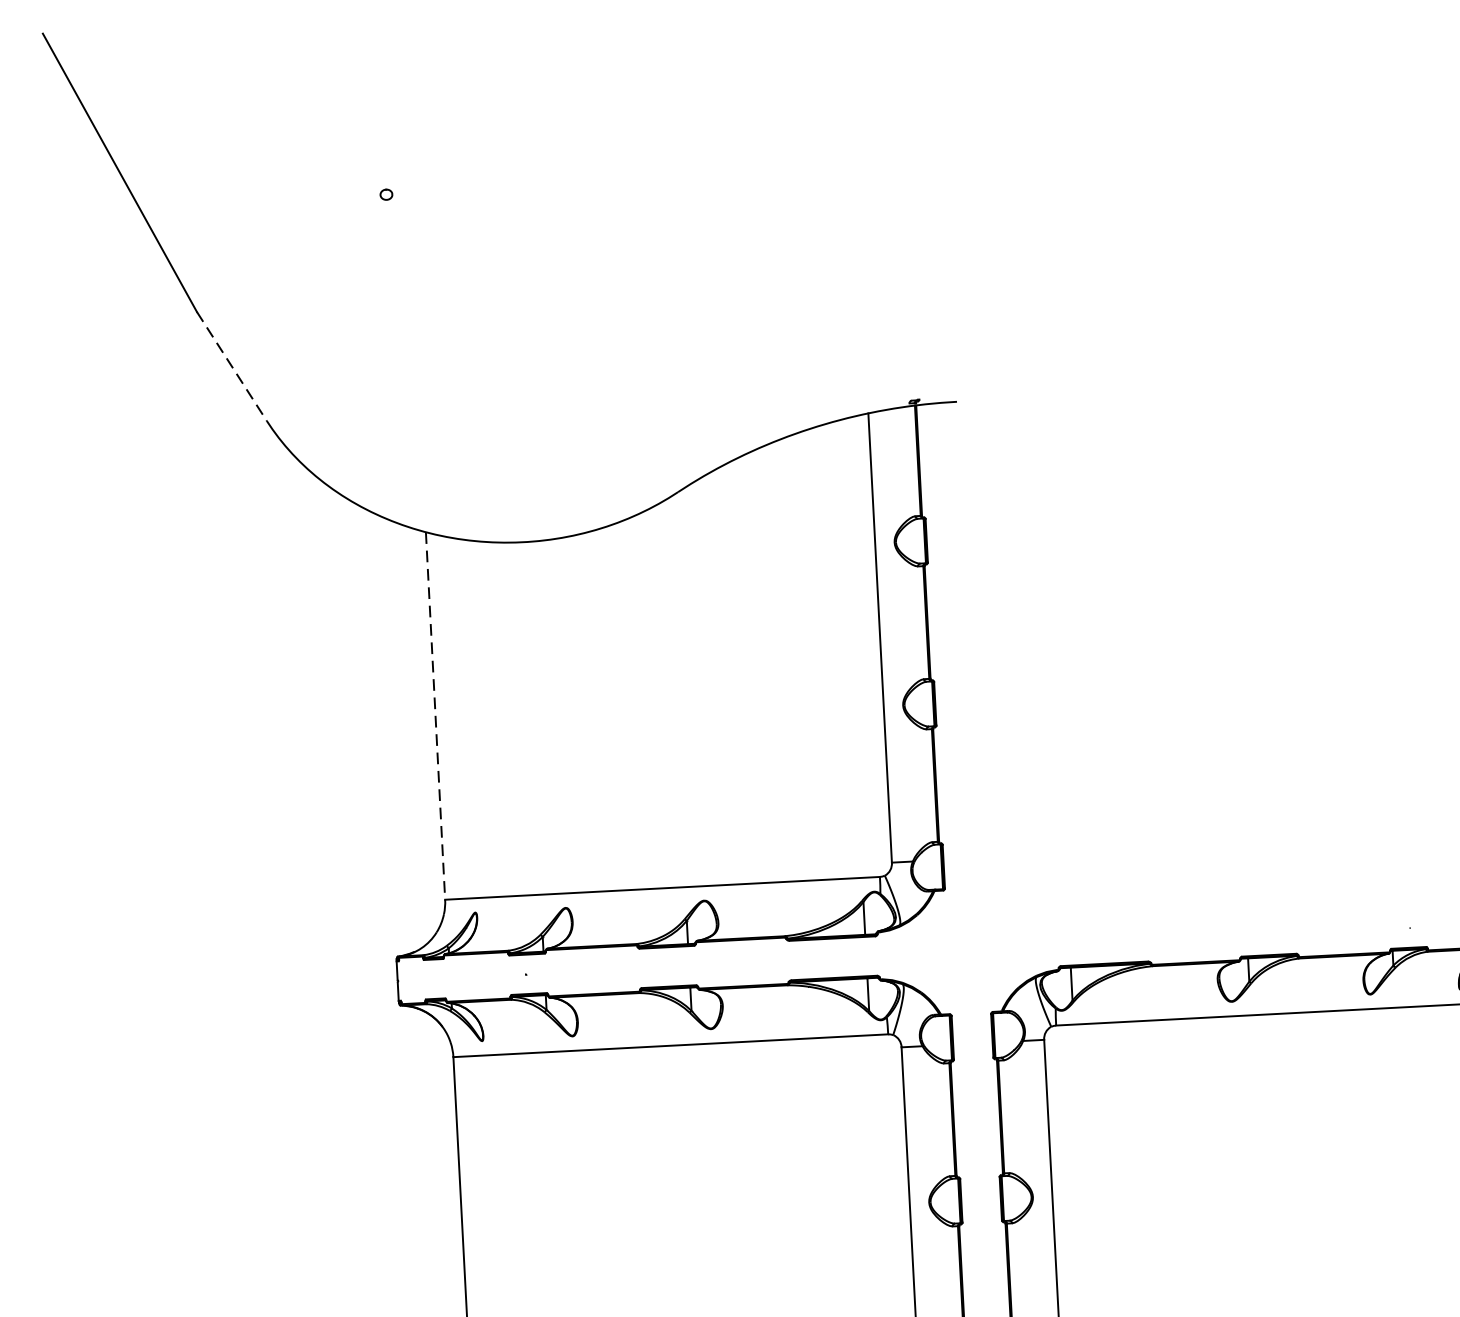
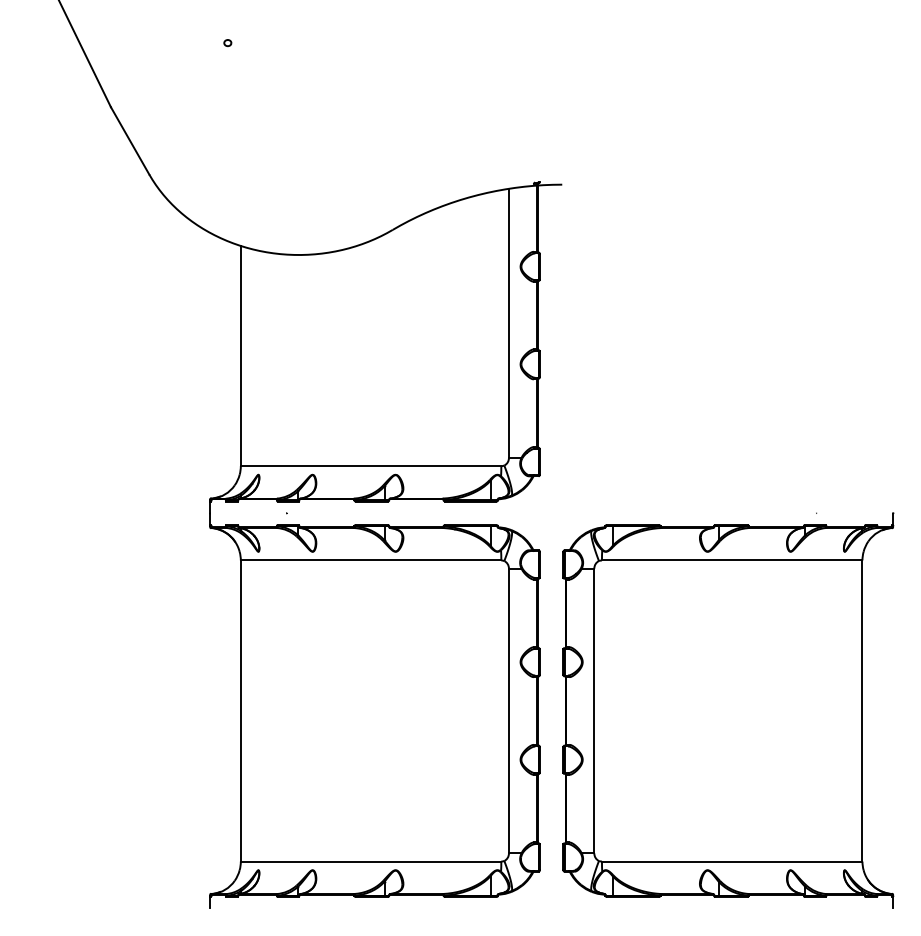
line: (232, 365) -> (130, 140), dashed -> solid
line: (435, 716) -> (240, 356), dashed -> solid

